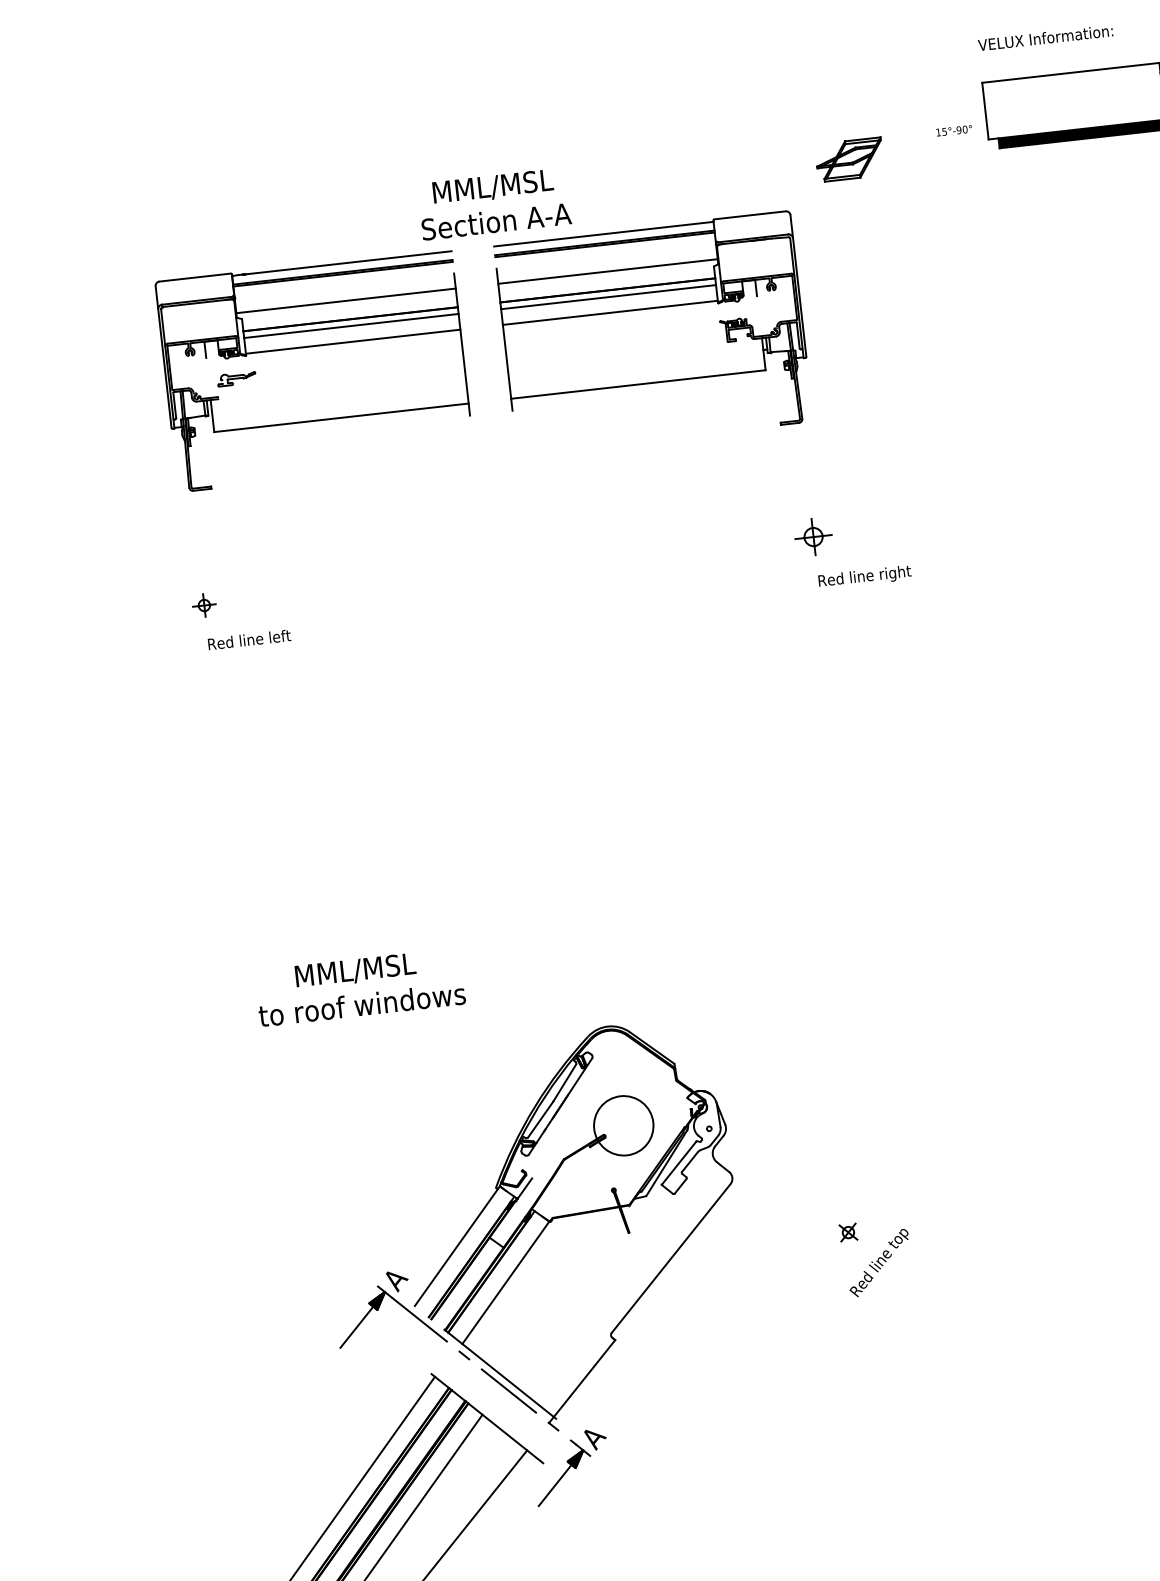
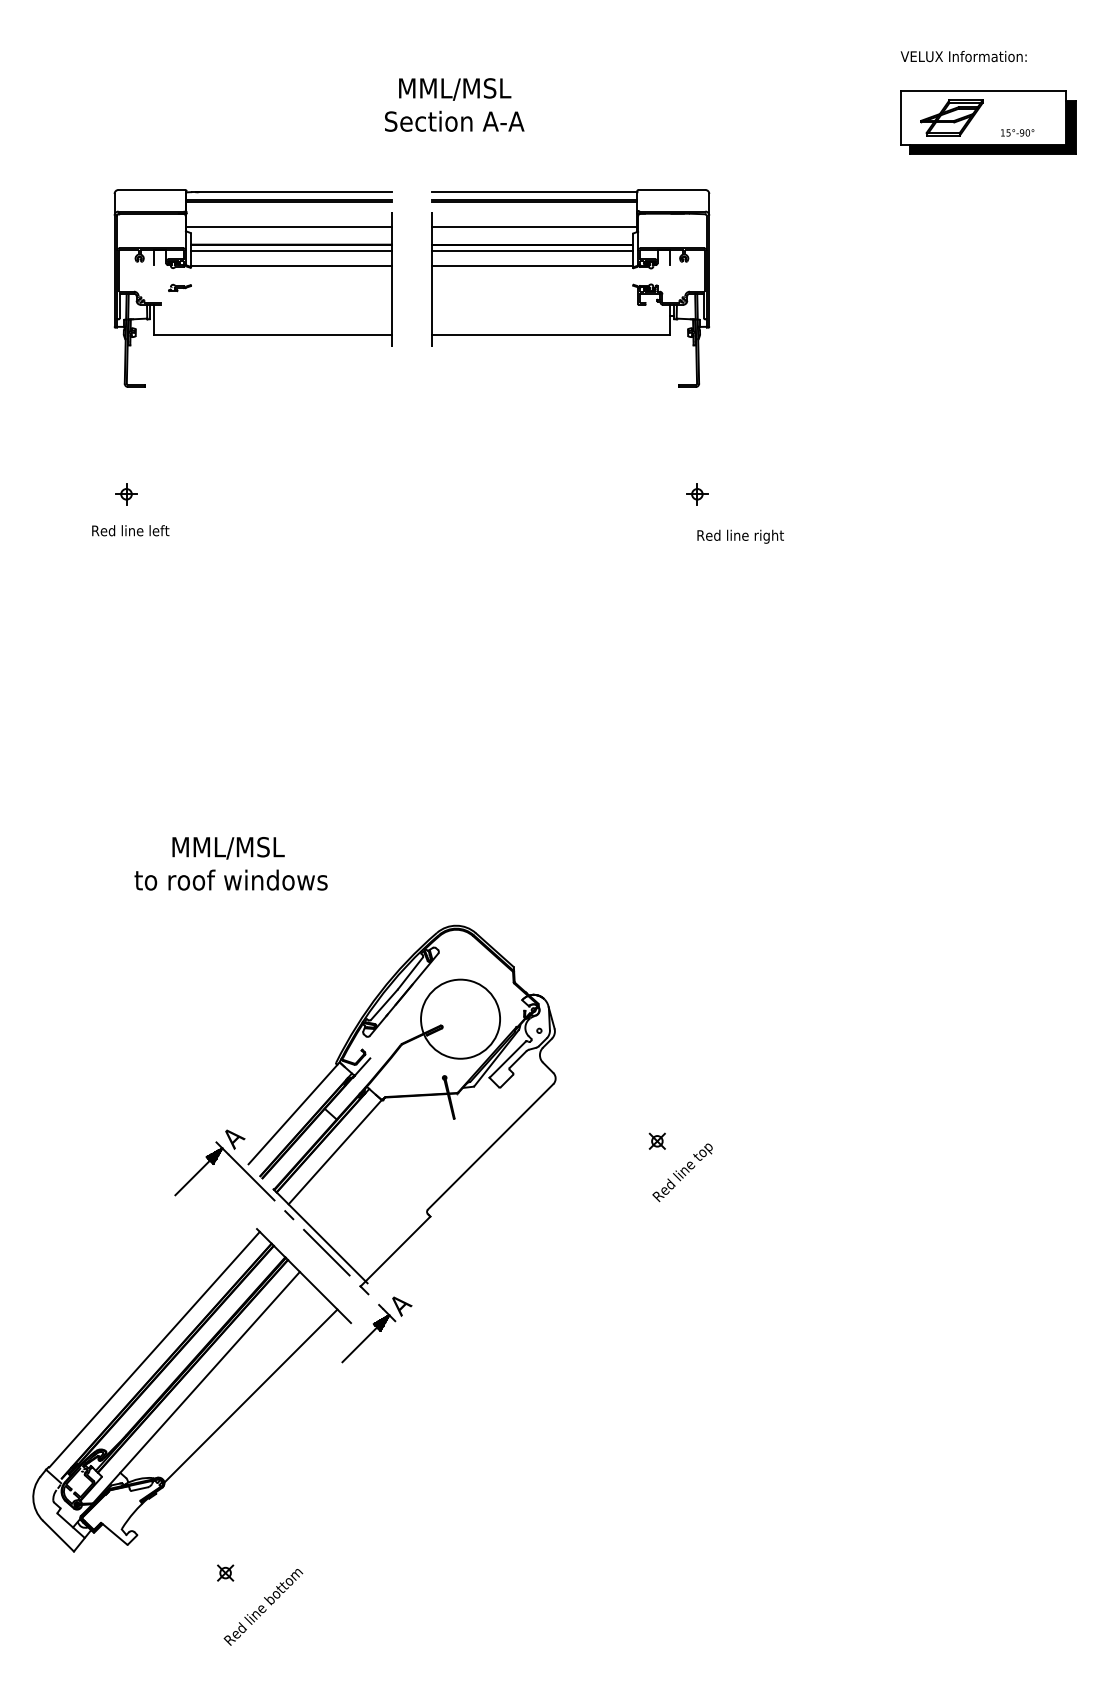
text: (954, 130) -> (1017, 132), moved
part: (849, 159) -> (951, 117), moved
text: (494, 203) -> (454, 104), moved
part: (236, 378) -> (179, 287), size x0.62
part: (813, 537) -> (697, 494), size x0.62
text: (249, 639) -> (130, 530), moved
circle: (623, 1125) -> (460, 1018), size x1.43

